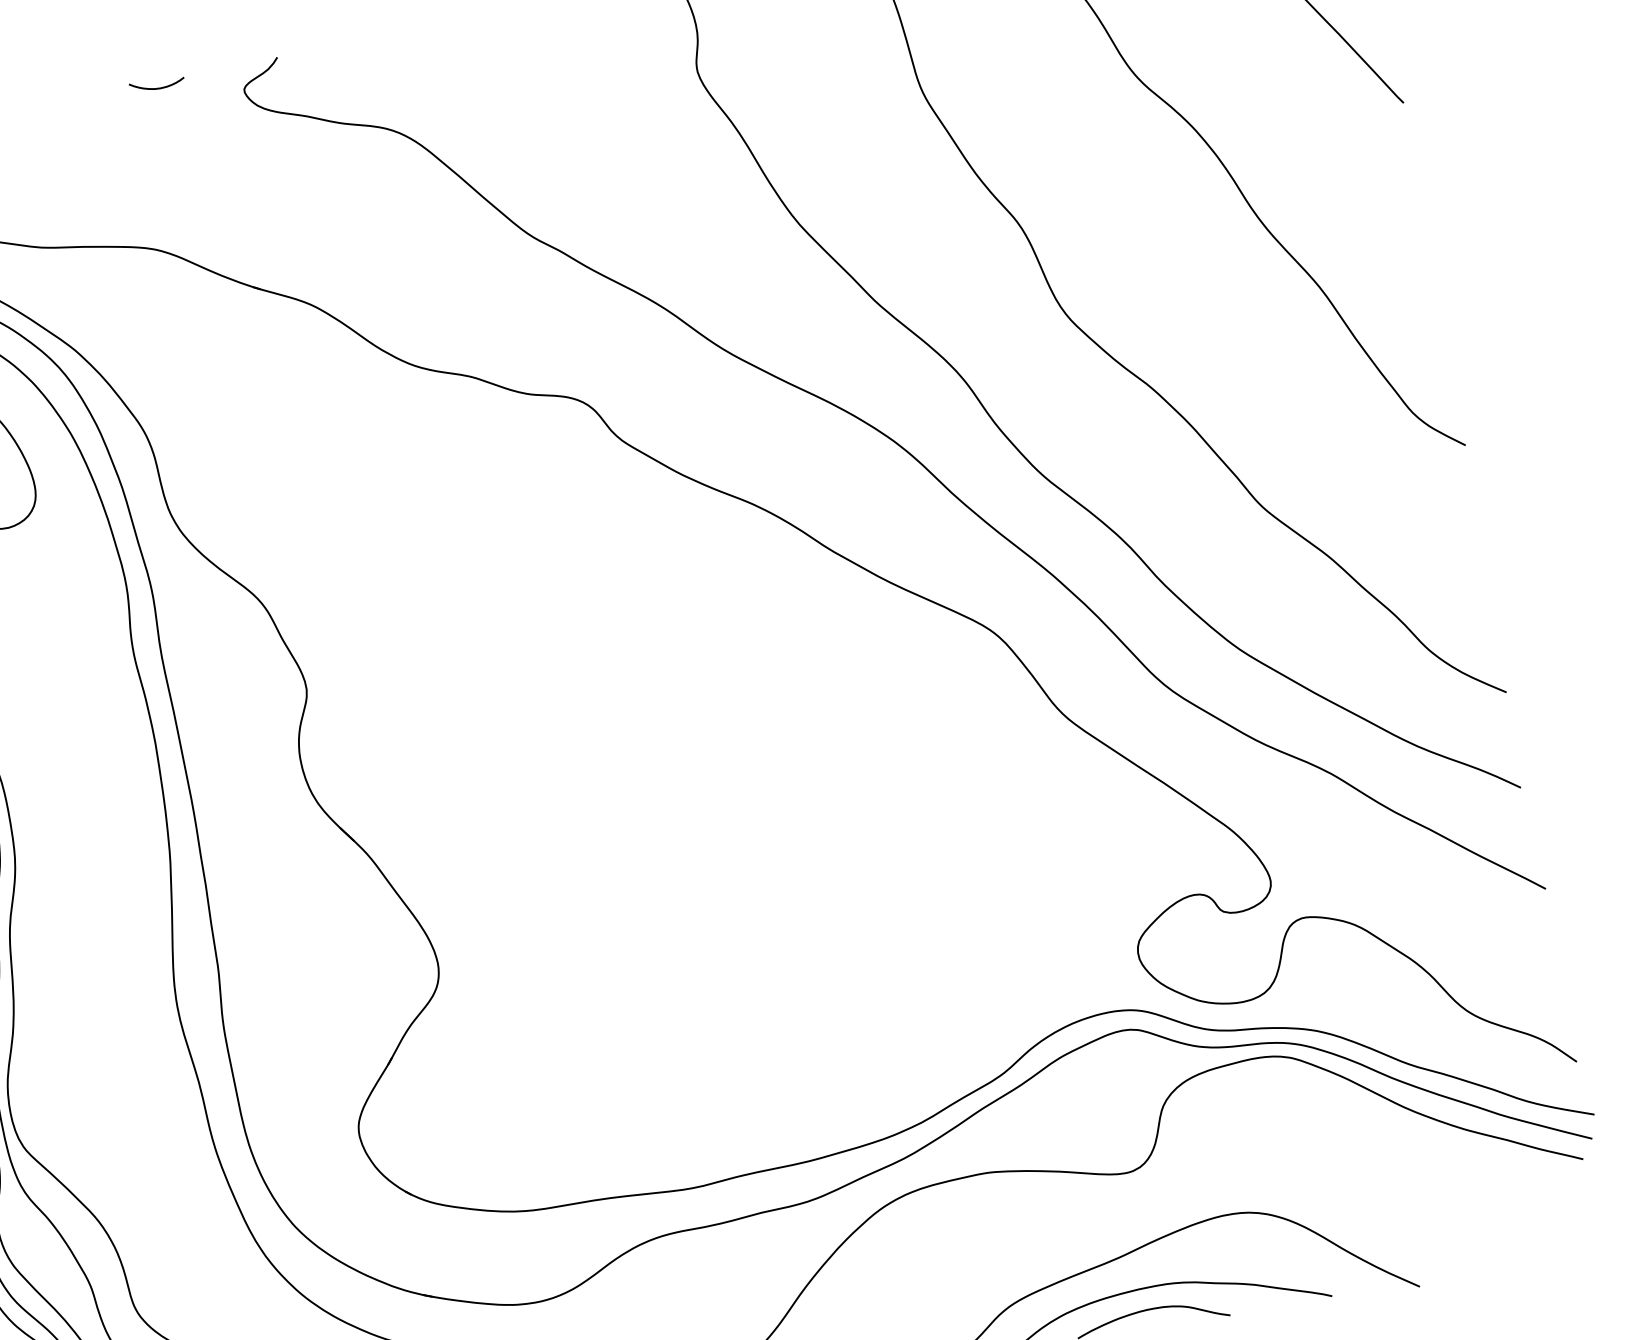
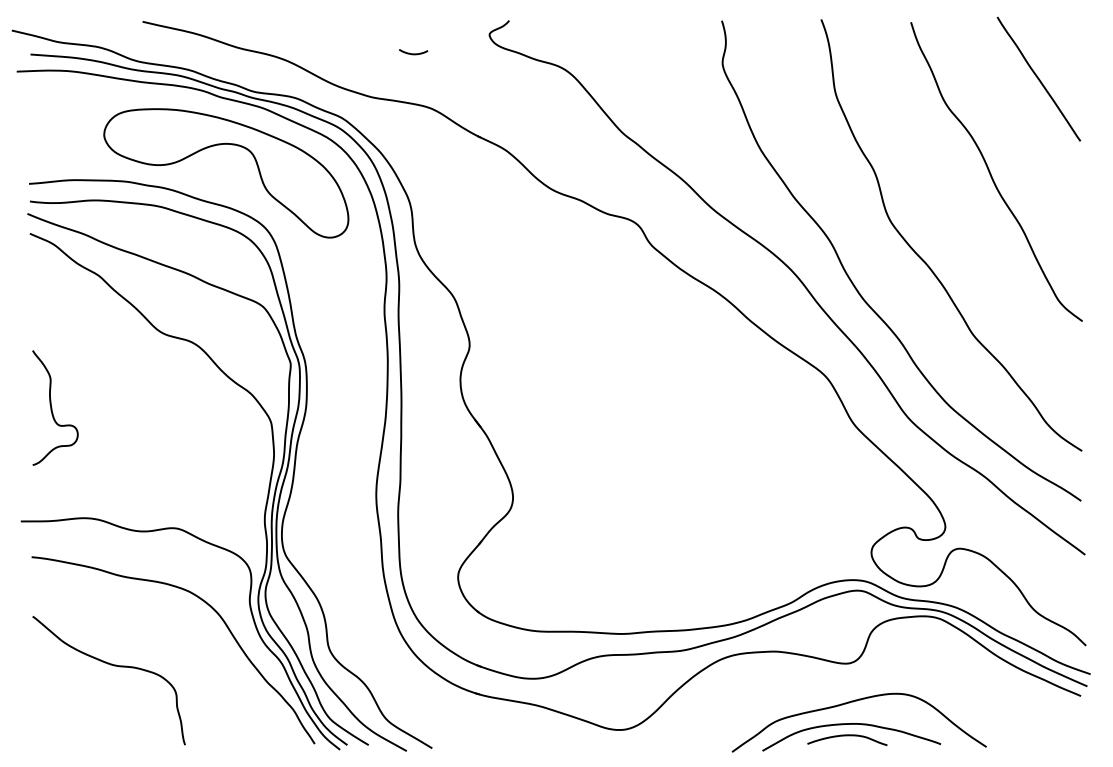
curve: (157, 87) -> (413, 53), moved

